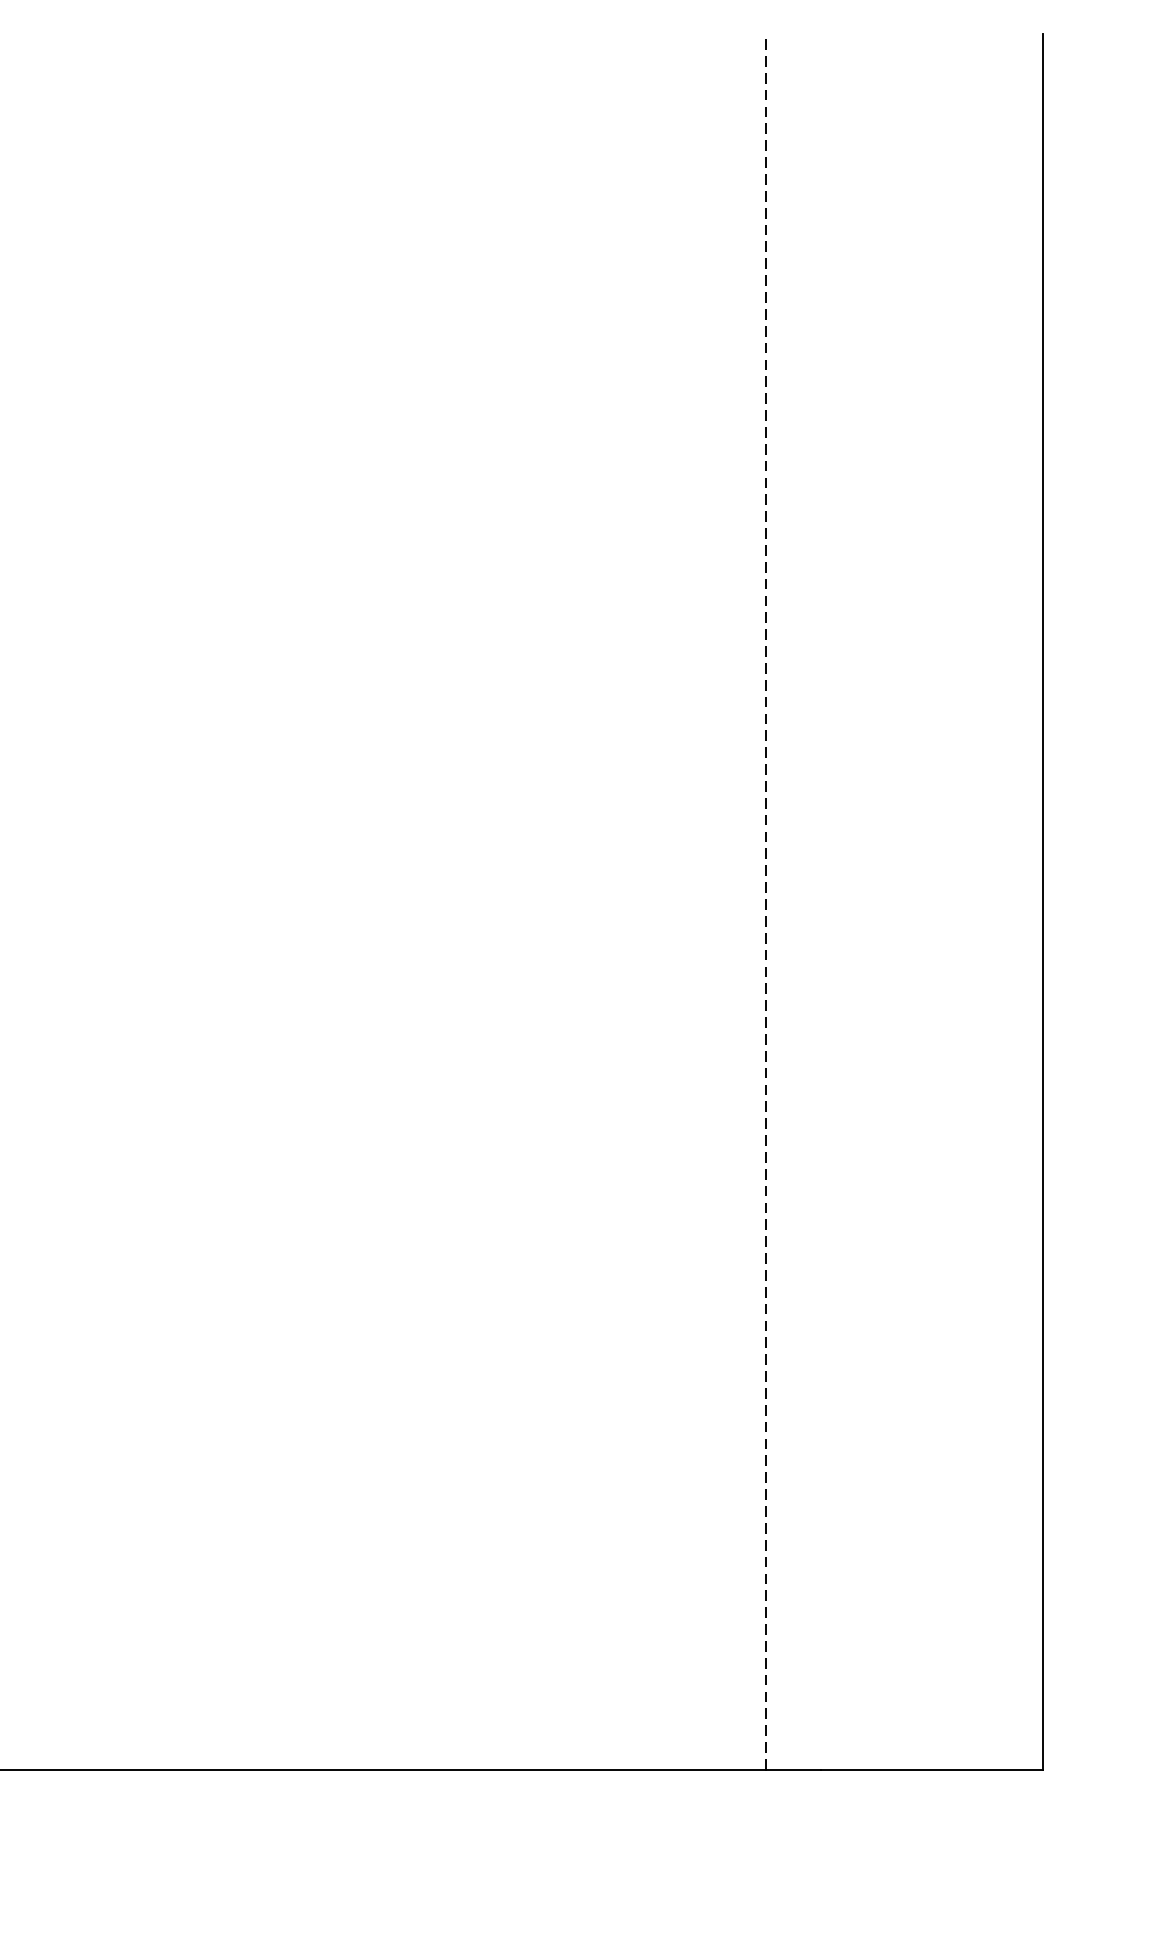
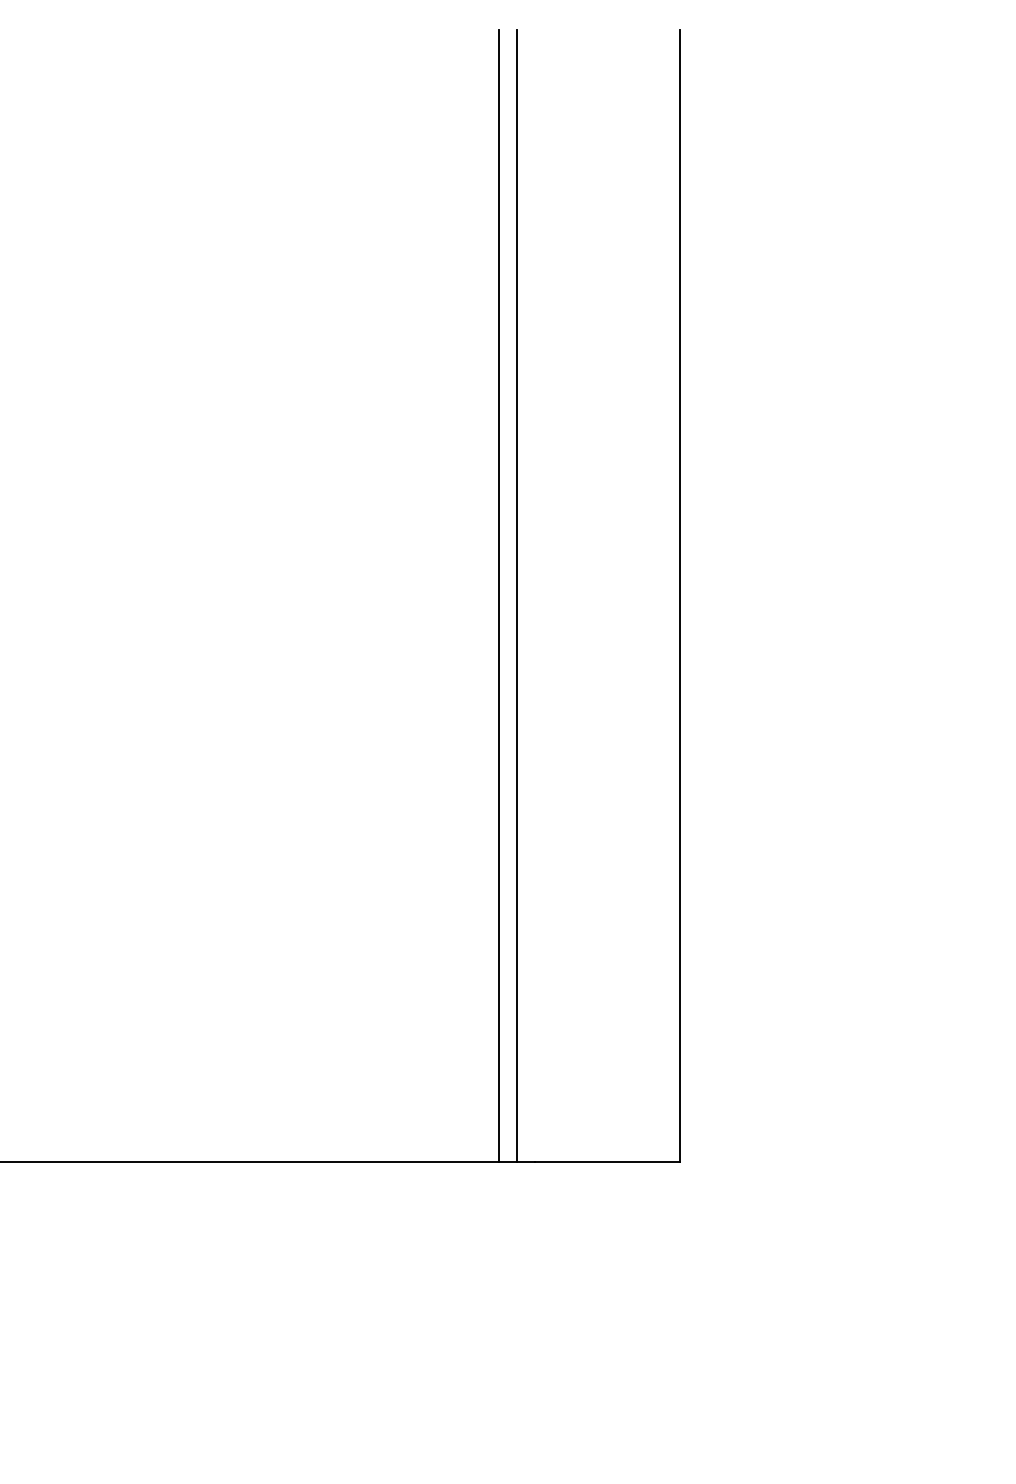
line: (765, 901) -> (498, 595), dashed -> solid
line: (794, 901) -> (517, 595), added

